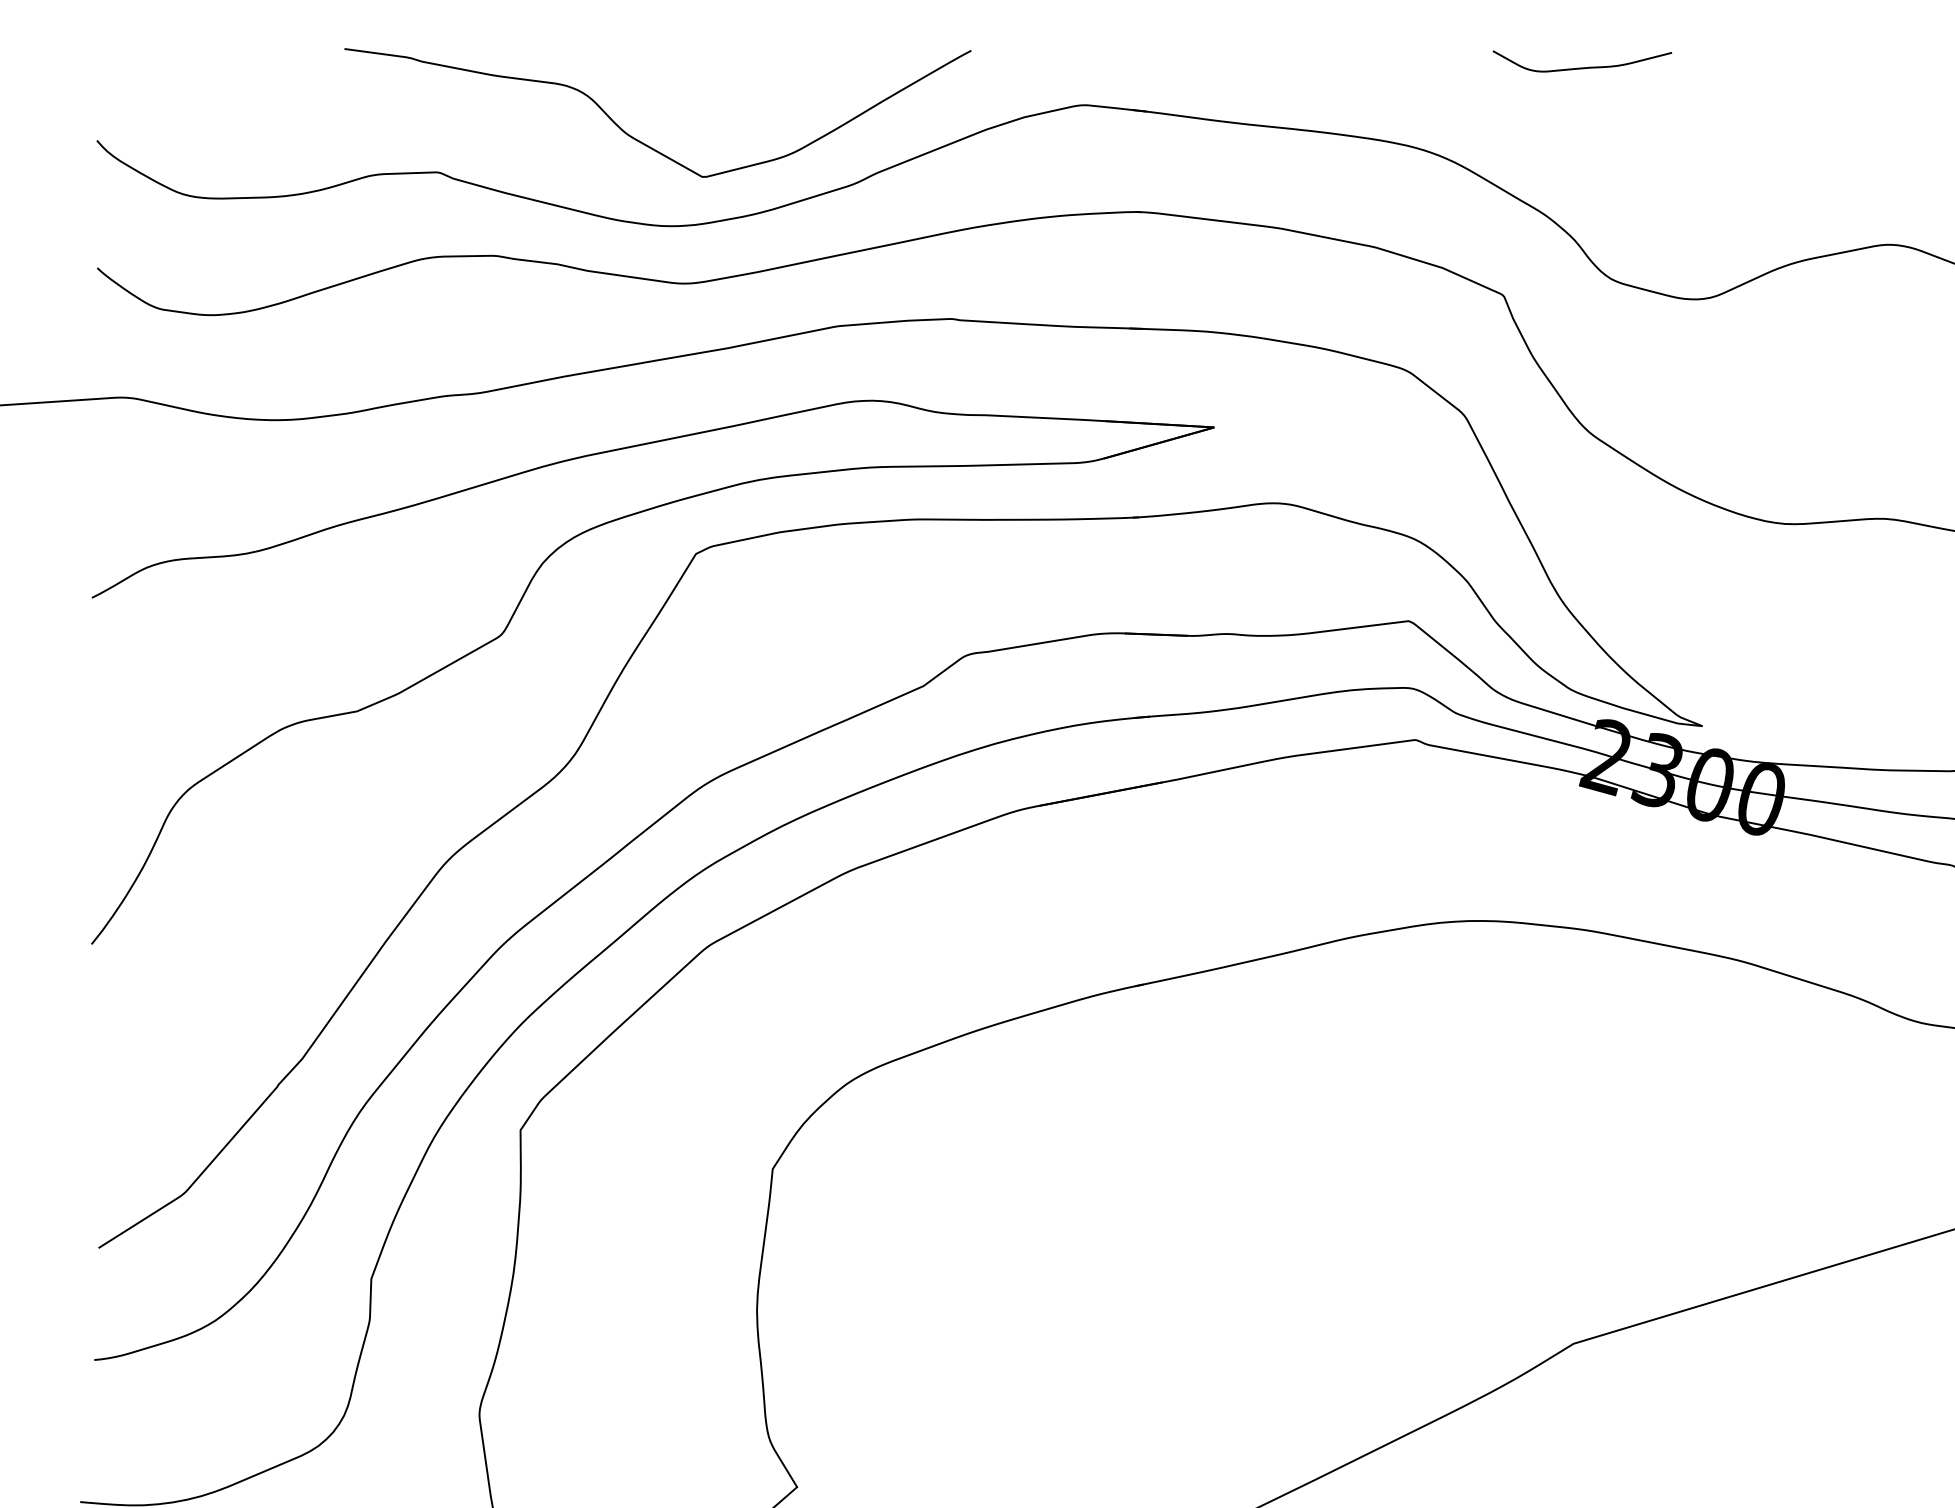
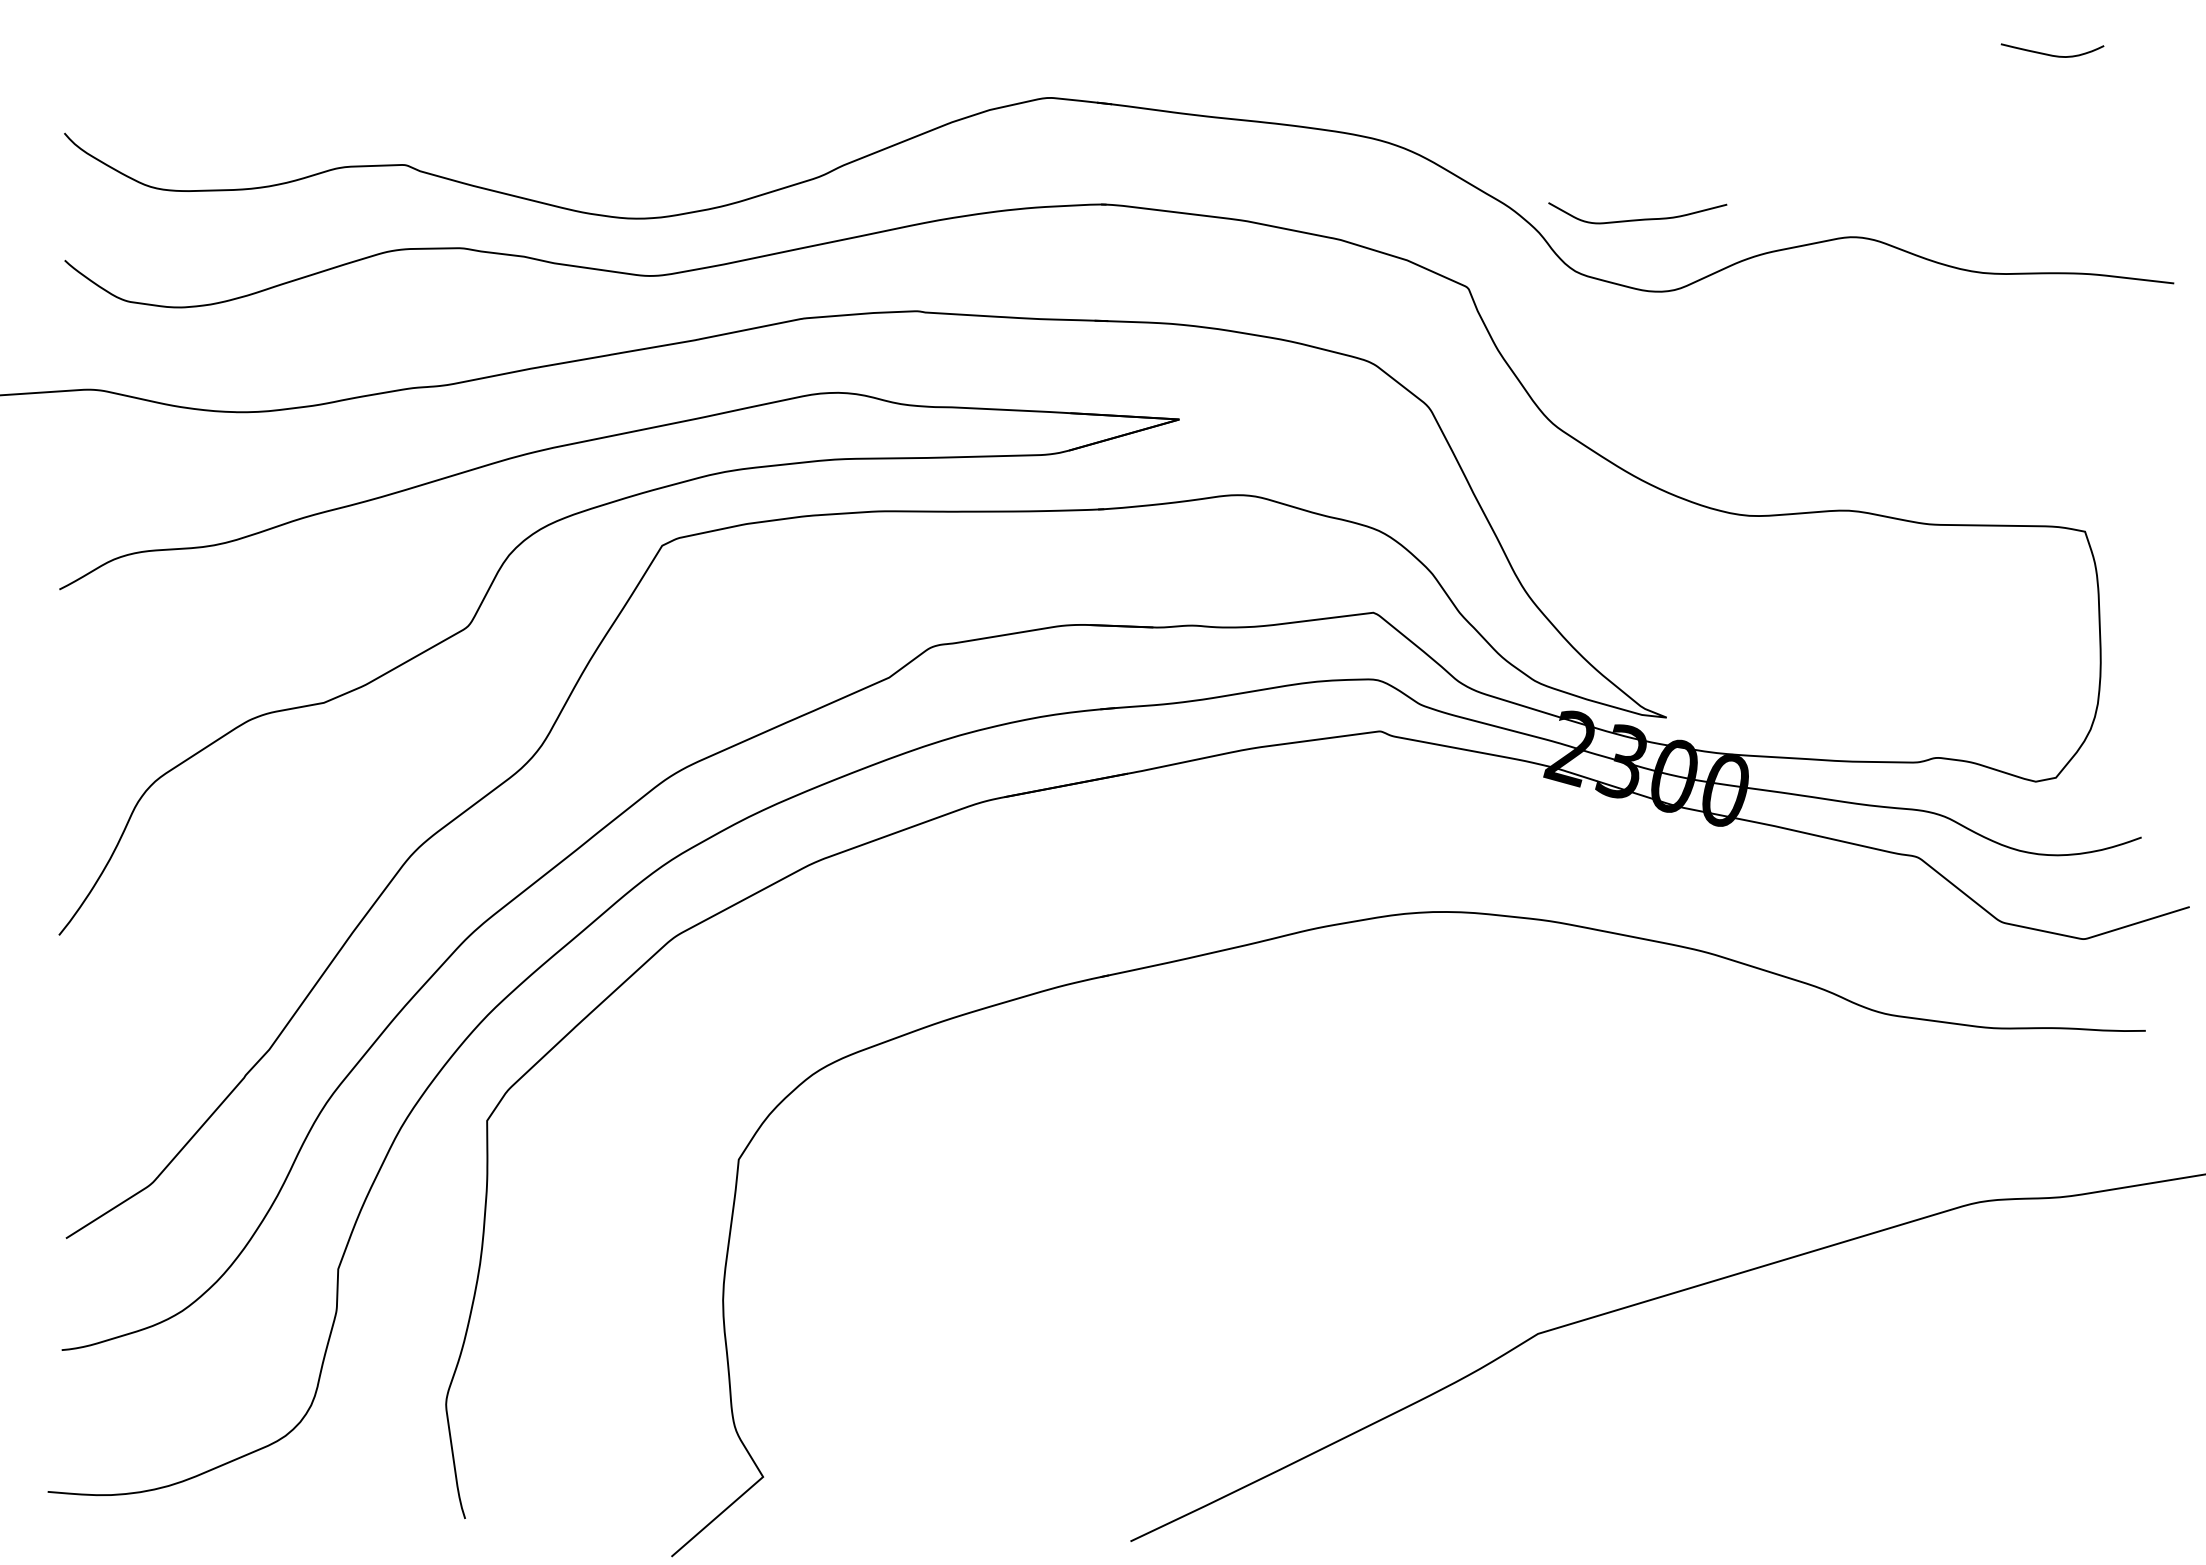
curve: (1582, 67) -> (1637, 219), moved
curve: (644, 142) -> (610, 135), removed

